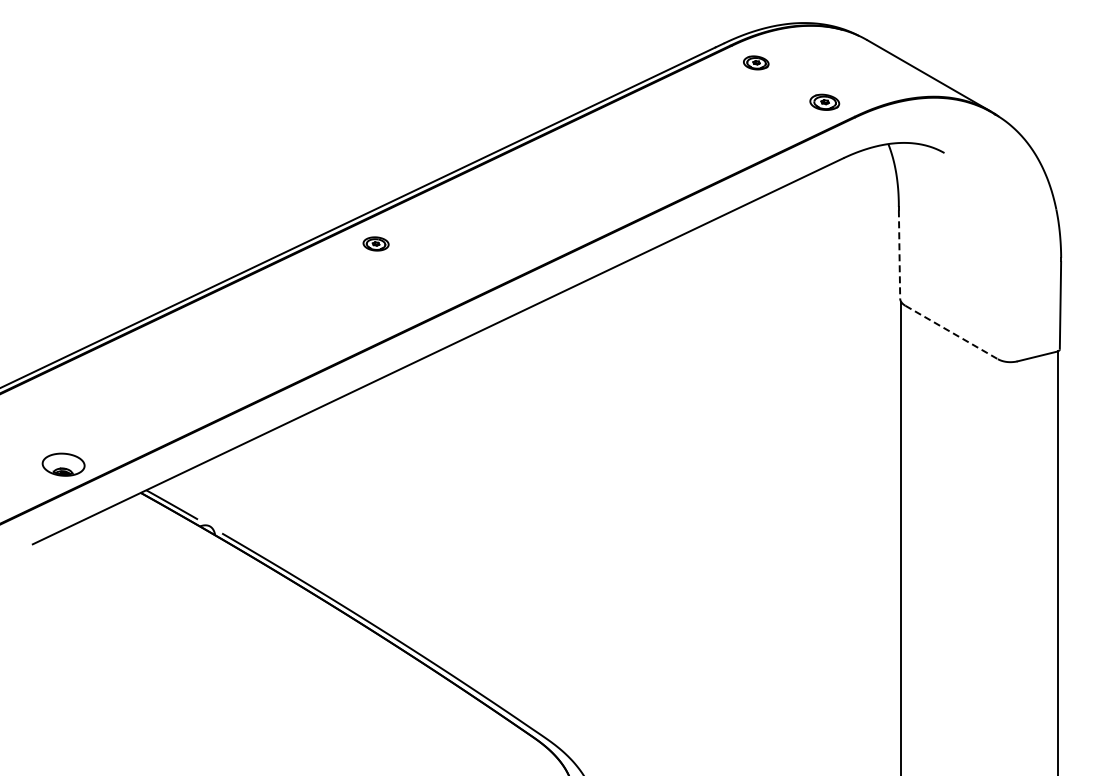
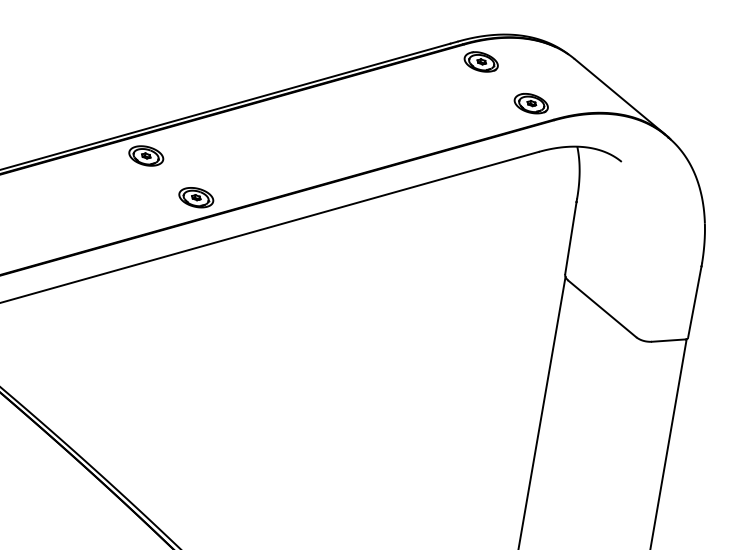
part: (755, 62) -> (480, 61), size x1.67
part: (824, 102) -> (531, 103), size x1.43
part: (375, 243) -> (145, 155), size x1.67
line: (899, 254) -> (570, 238), dashed -> solid
part: (444, 283) -> (196, 197), added
line: (952, 332) -> (603, 309), dashed -> solid

